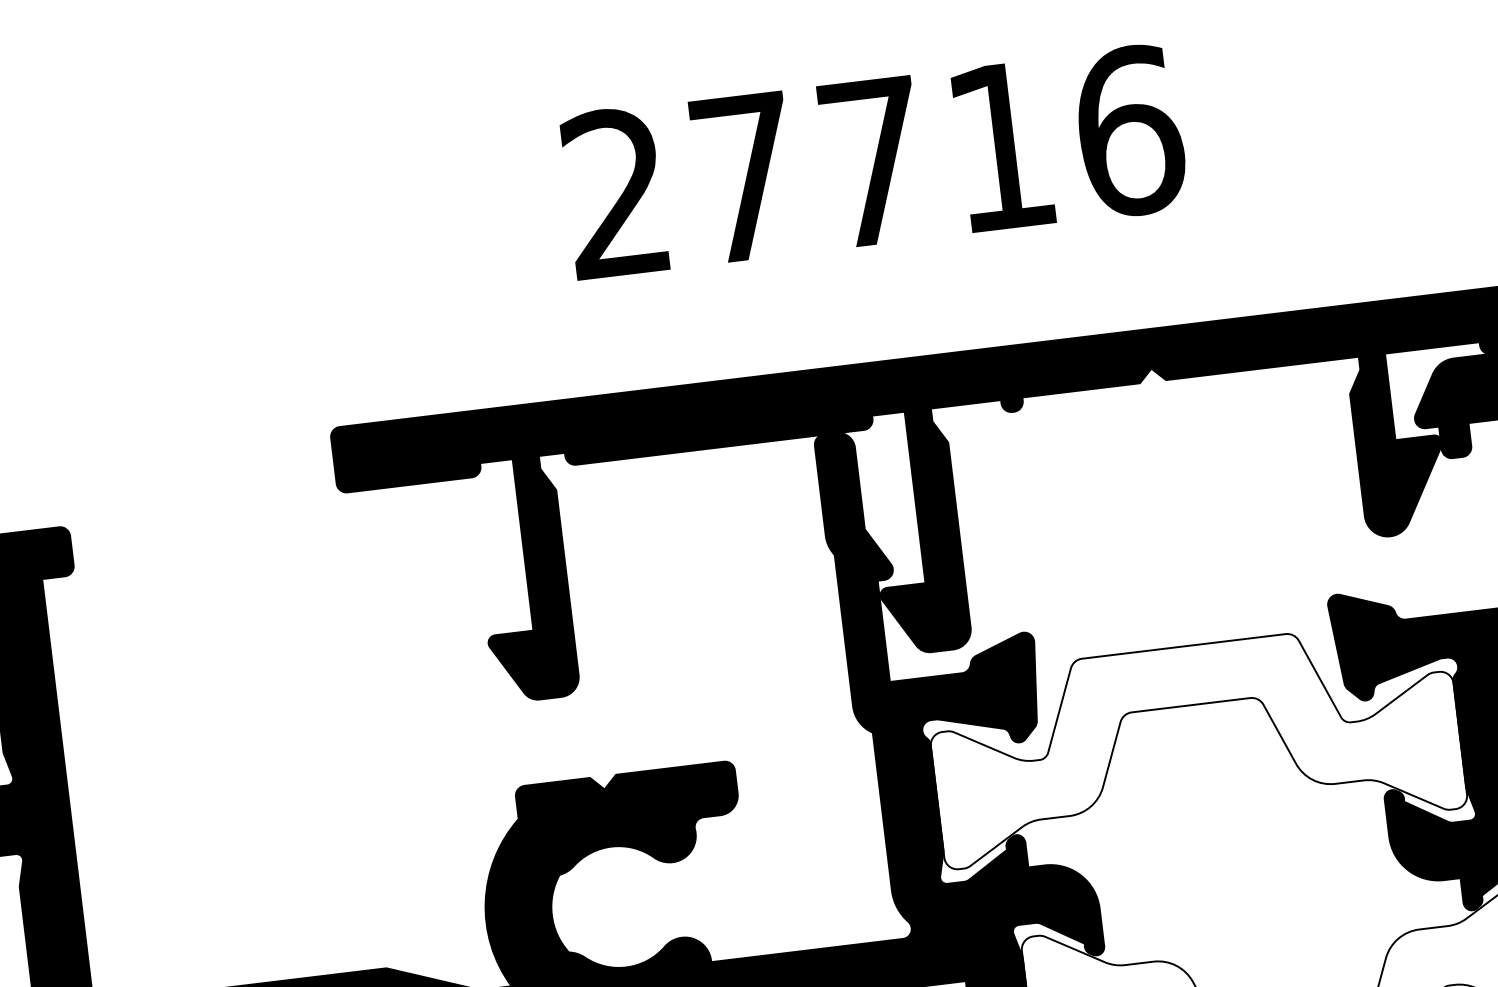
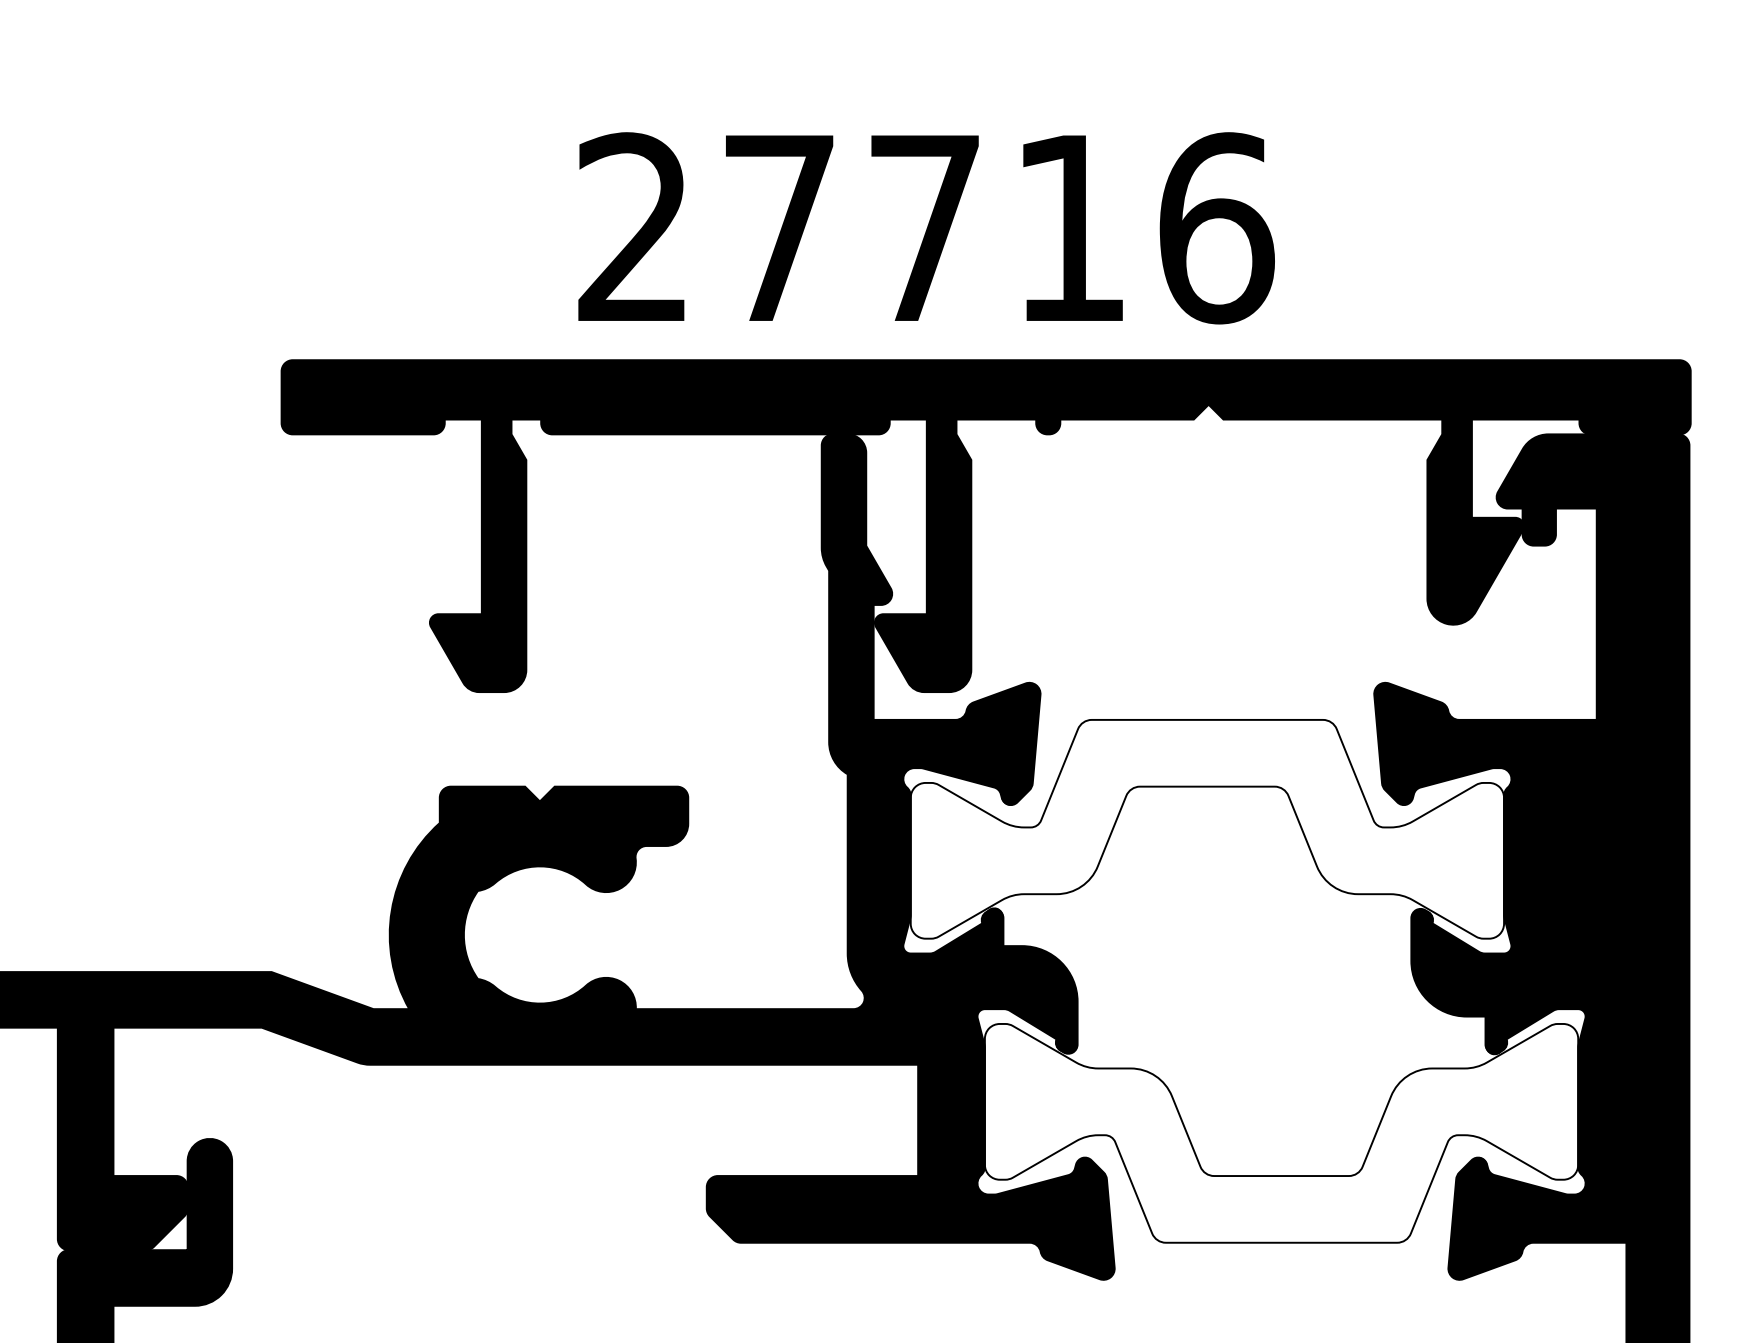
text: (874, 162) -> (926, 228), moved

